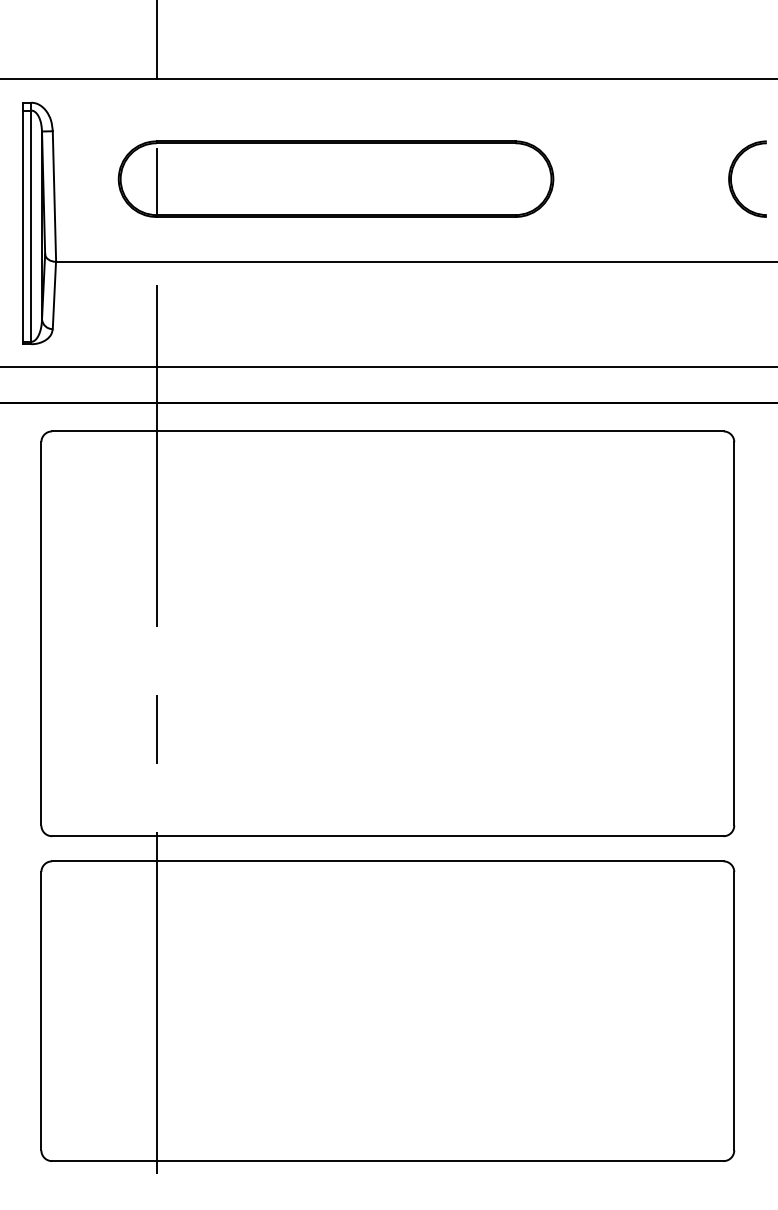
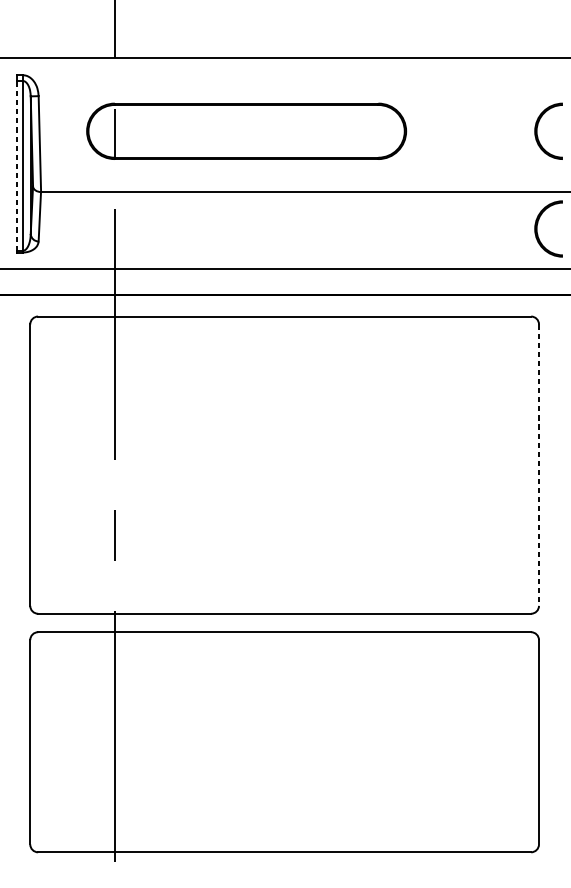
line: (23, 226) -> (17, 166), solid -> dashed
part: (732, 307) -> (537, 225), added
line: (734, 633) -> (539, 464), solid -> dashed

